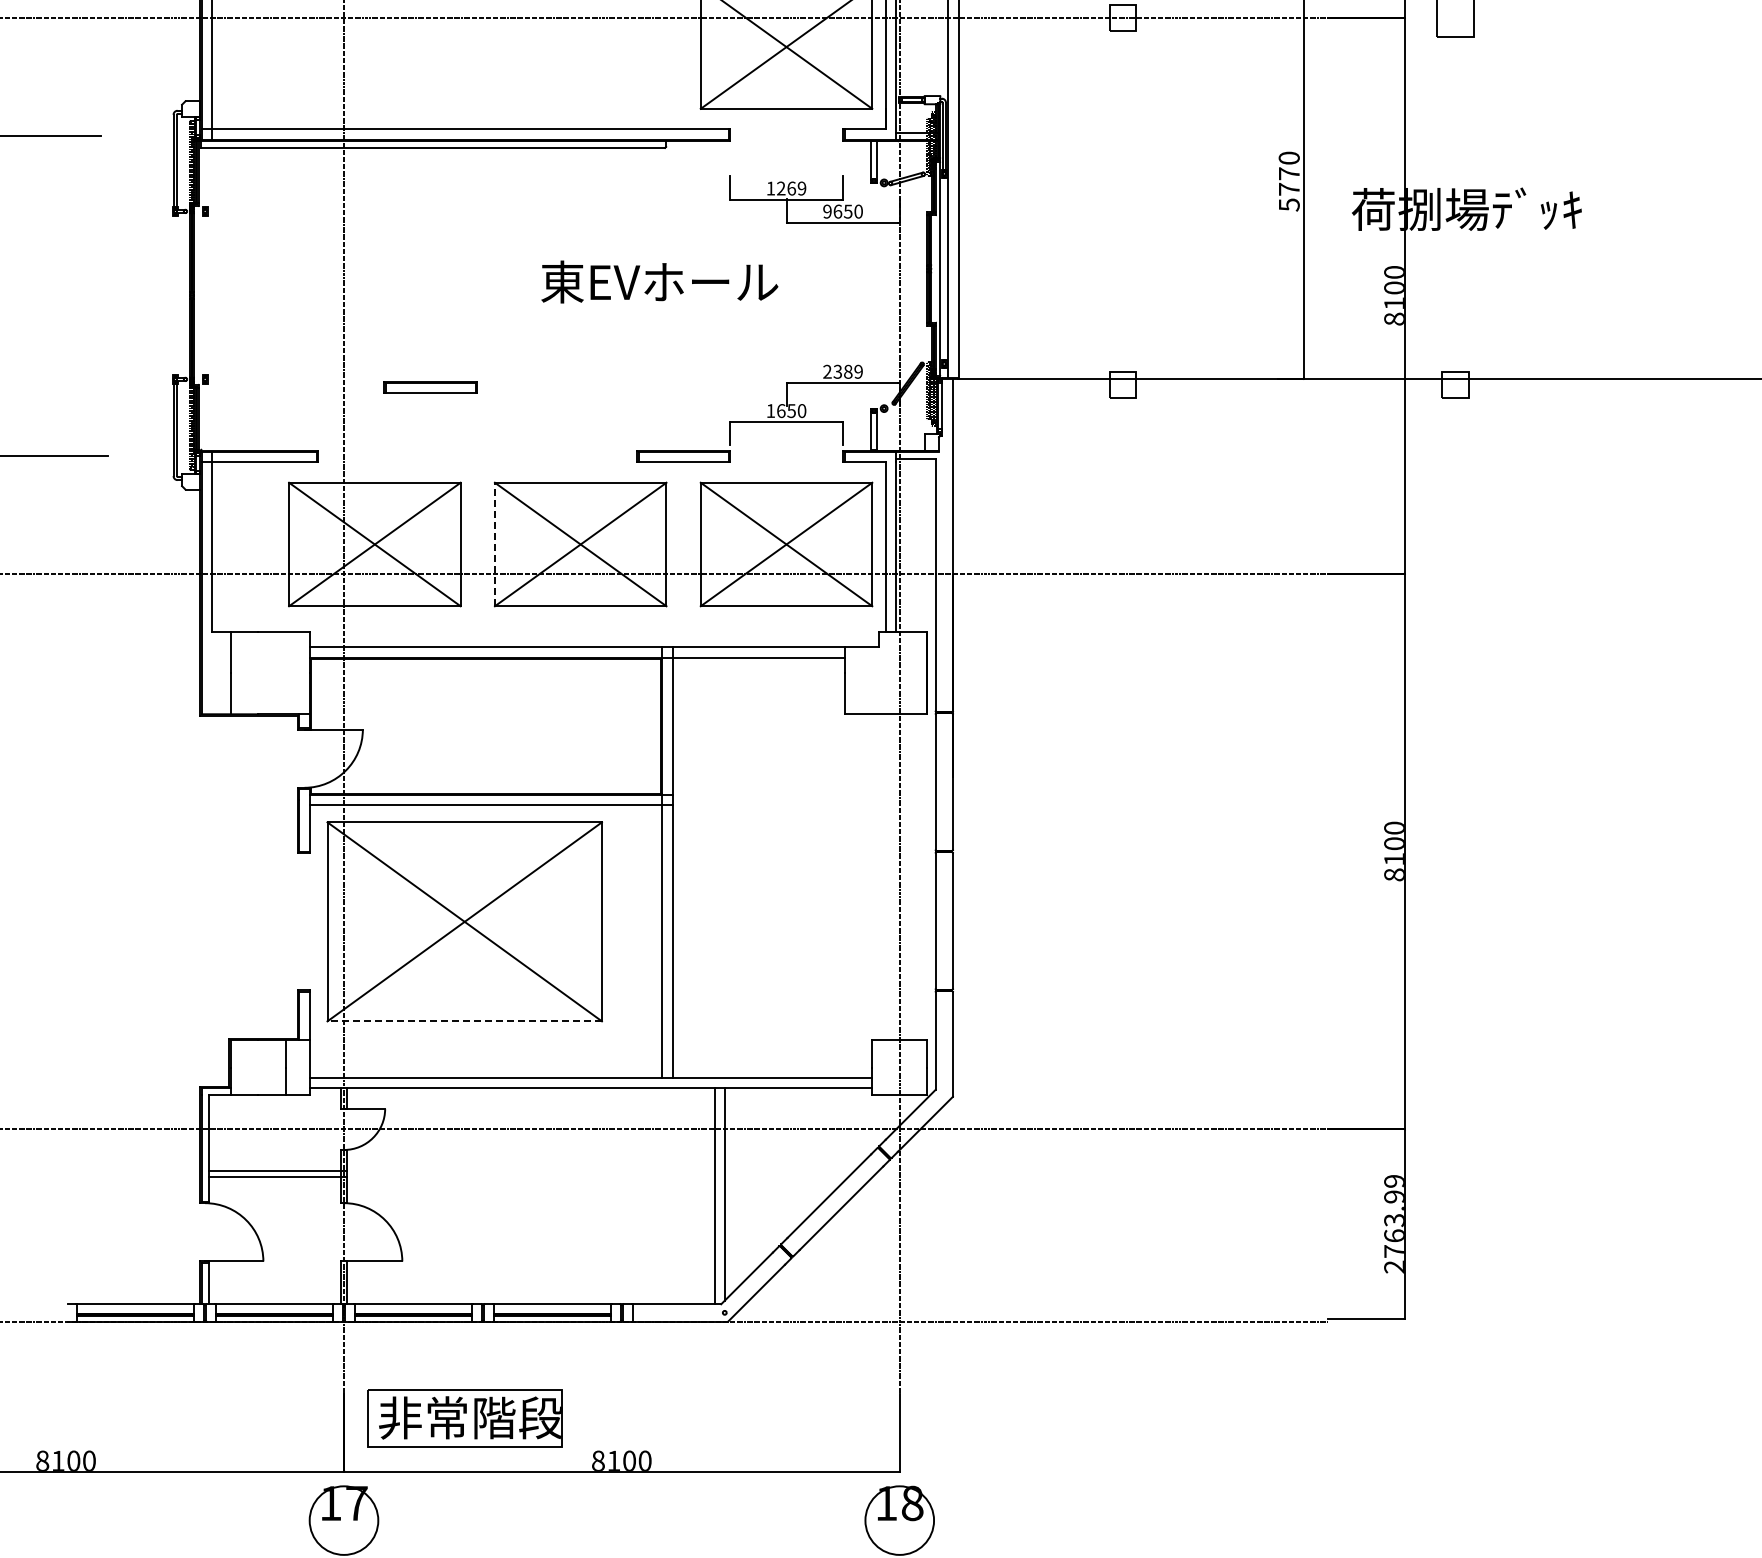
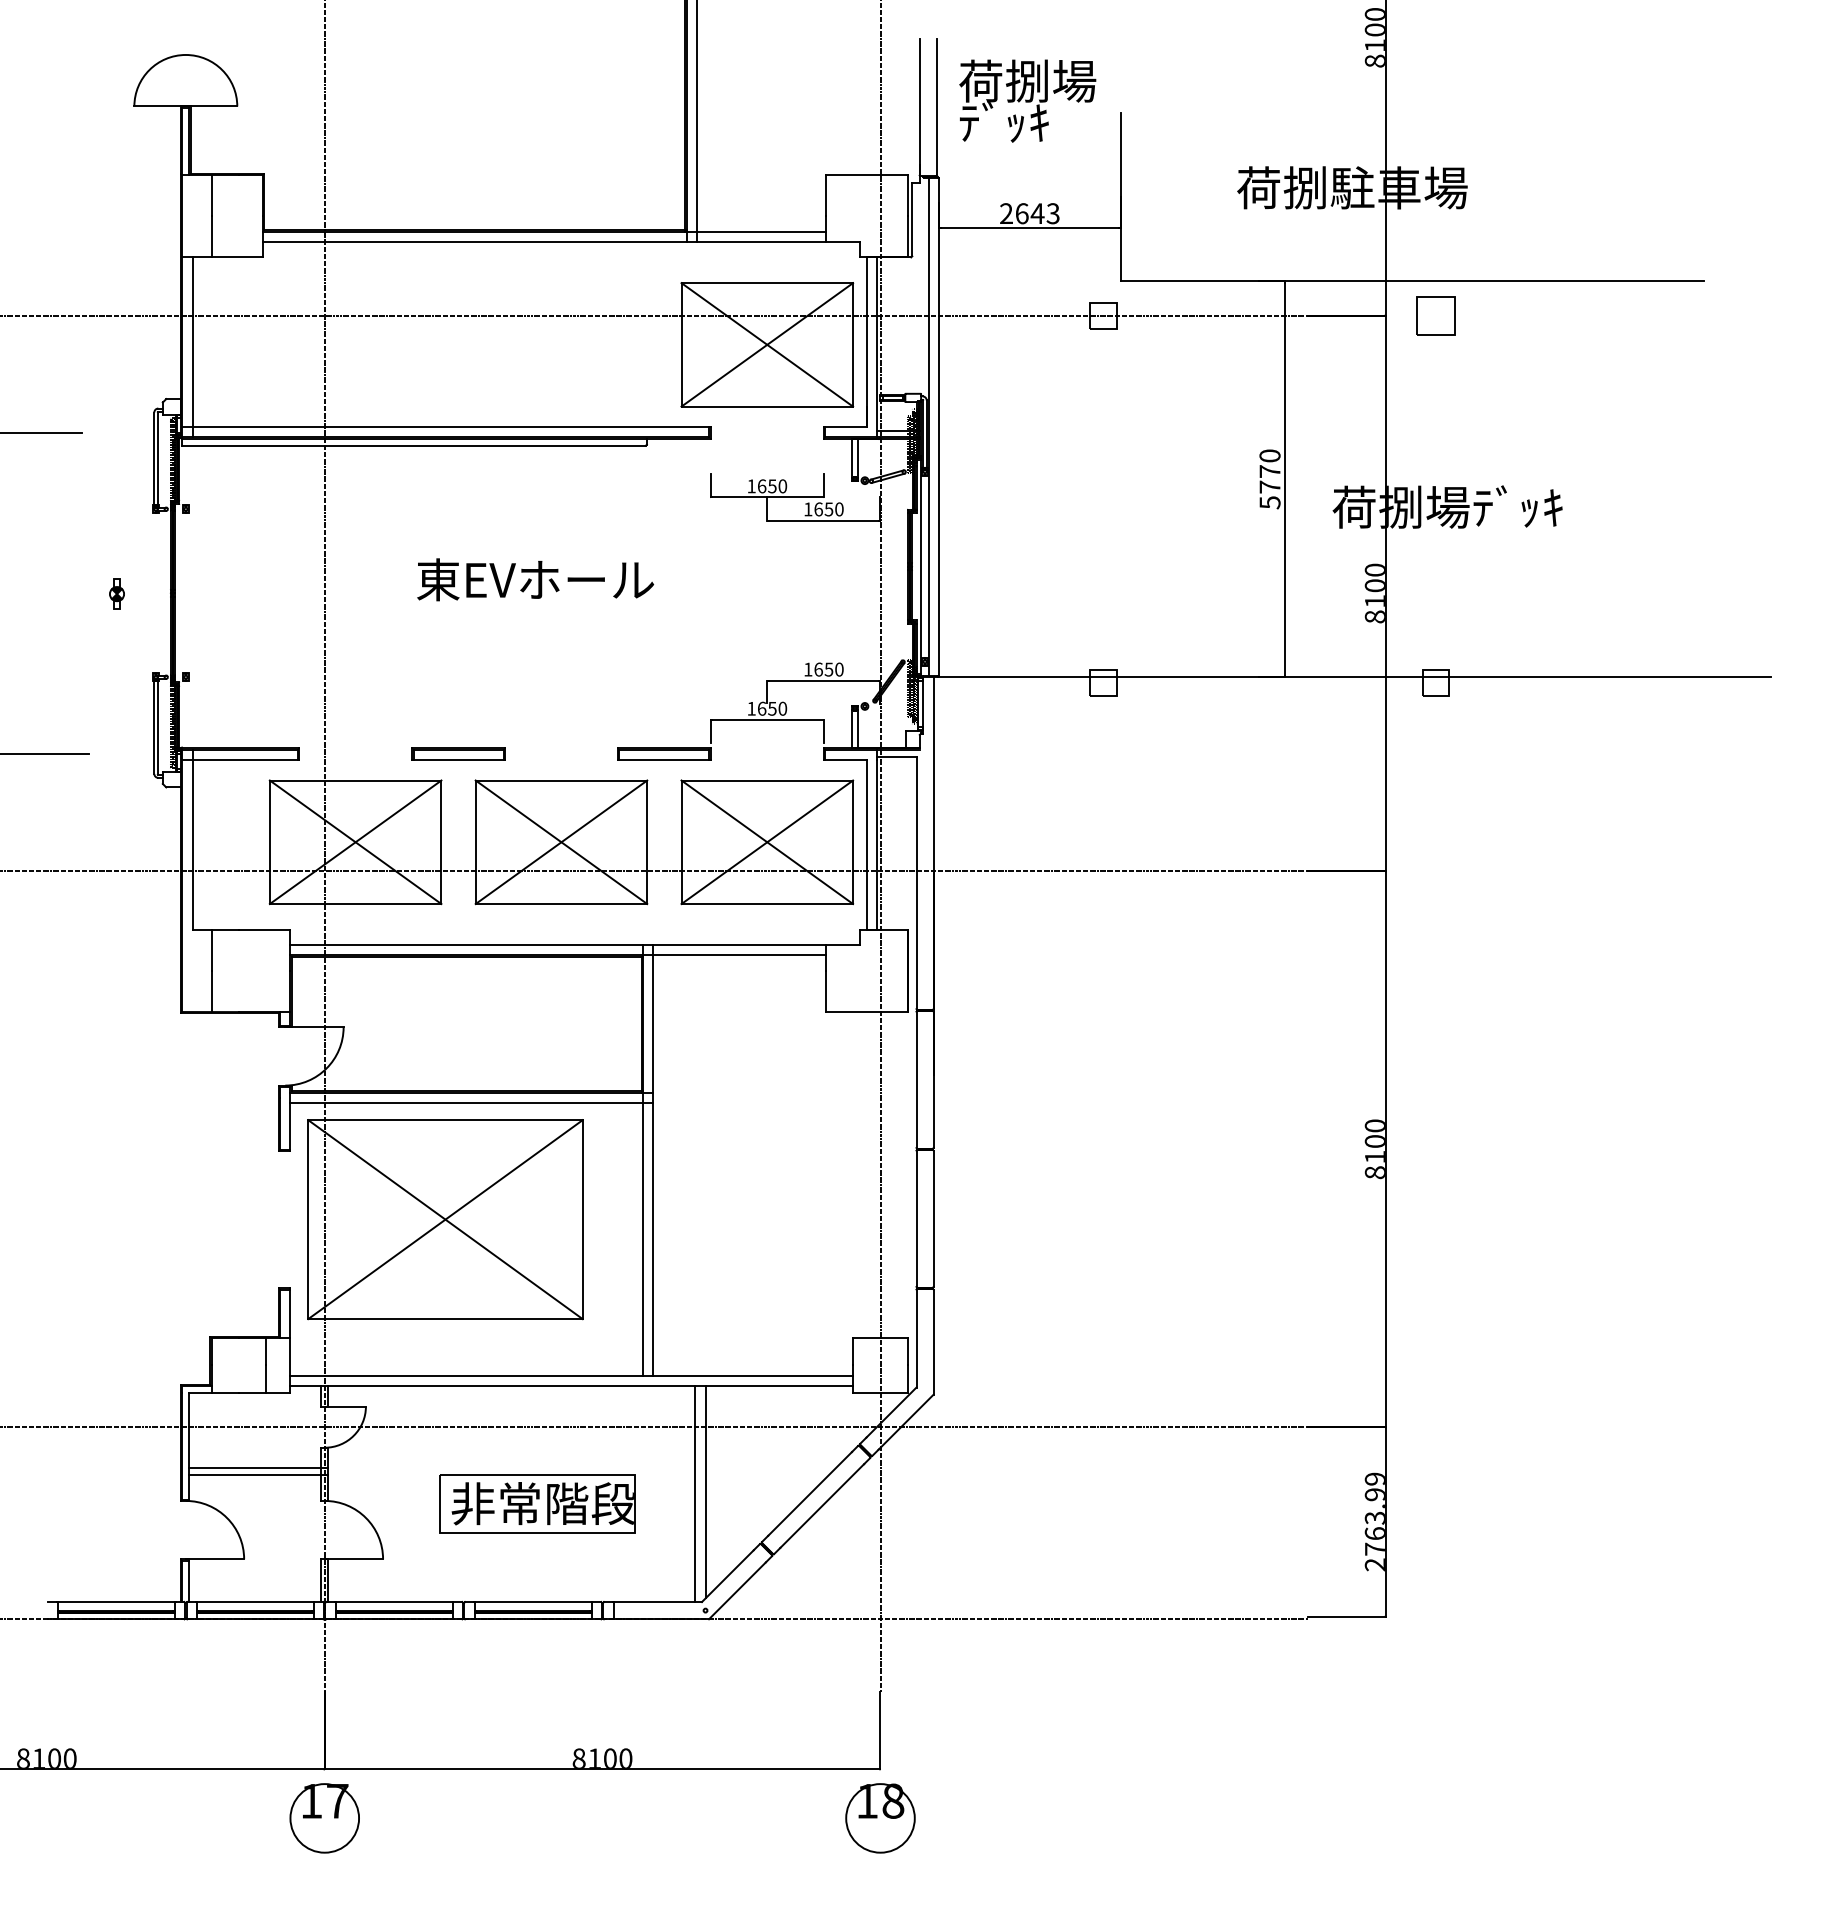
text: (791, 188) -> (772, 486), 1269 -> 1650
text: (827, 211) -> (808, 509), 9650 -> 1650
text: (659, 281) -> (535, 579), moved
part: (135, 295) -> (116, 593), added
text: (842, 371) -> (823, 669), 2389 -> 1650
part: (430, 386) -> (458, 753), moved
line: (494, 544) -> (475, 842), dashed -> solid
line: (464, 1021) -> (445, 1319), dashed -> solid
part: (464, 1417) -> (537, 1503), moved

